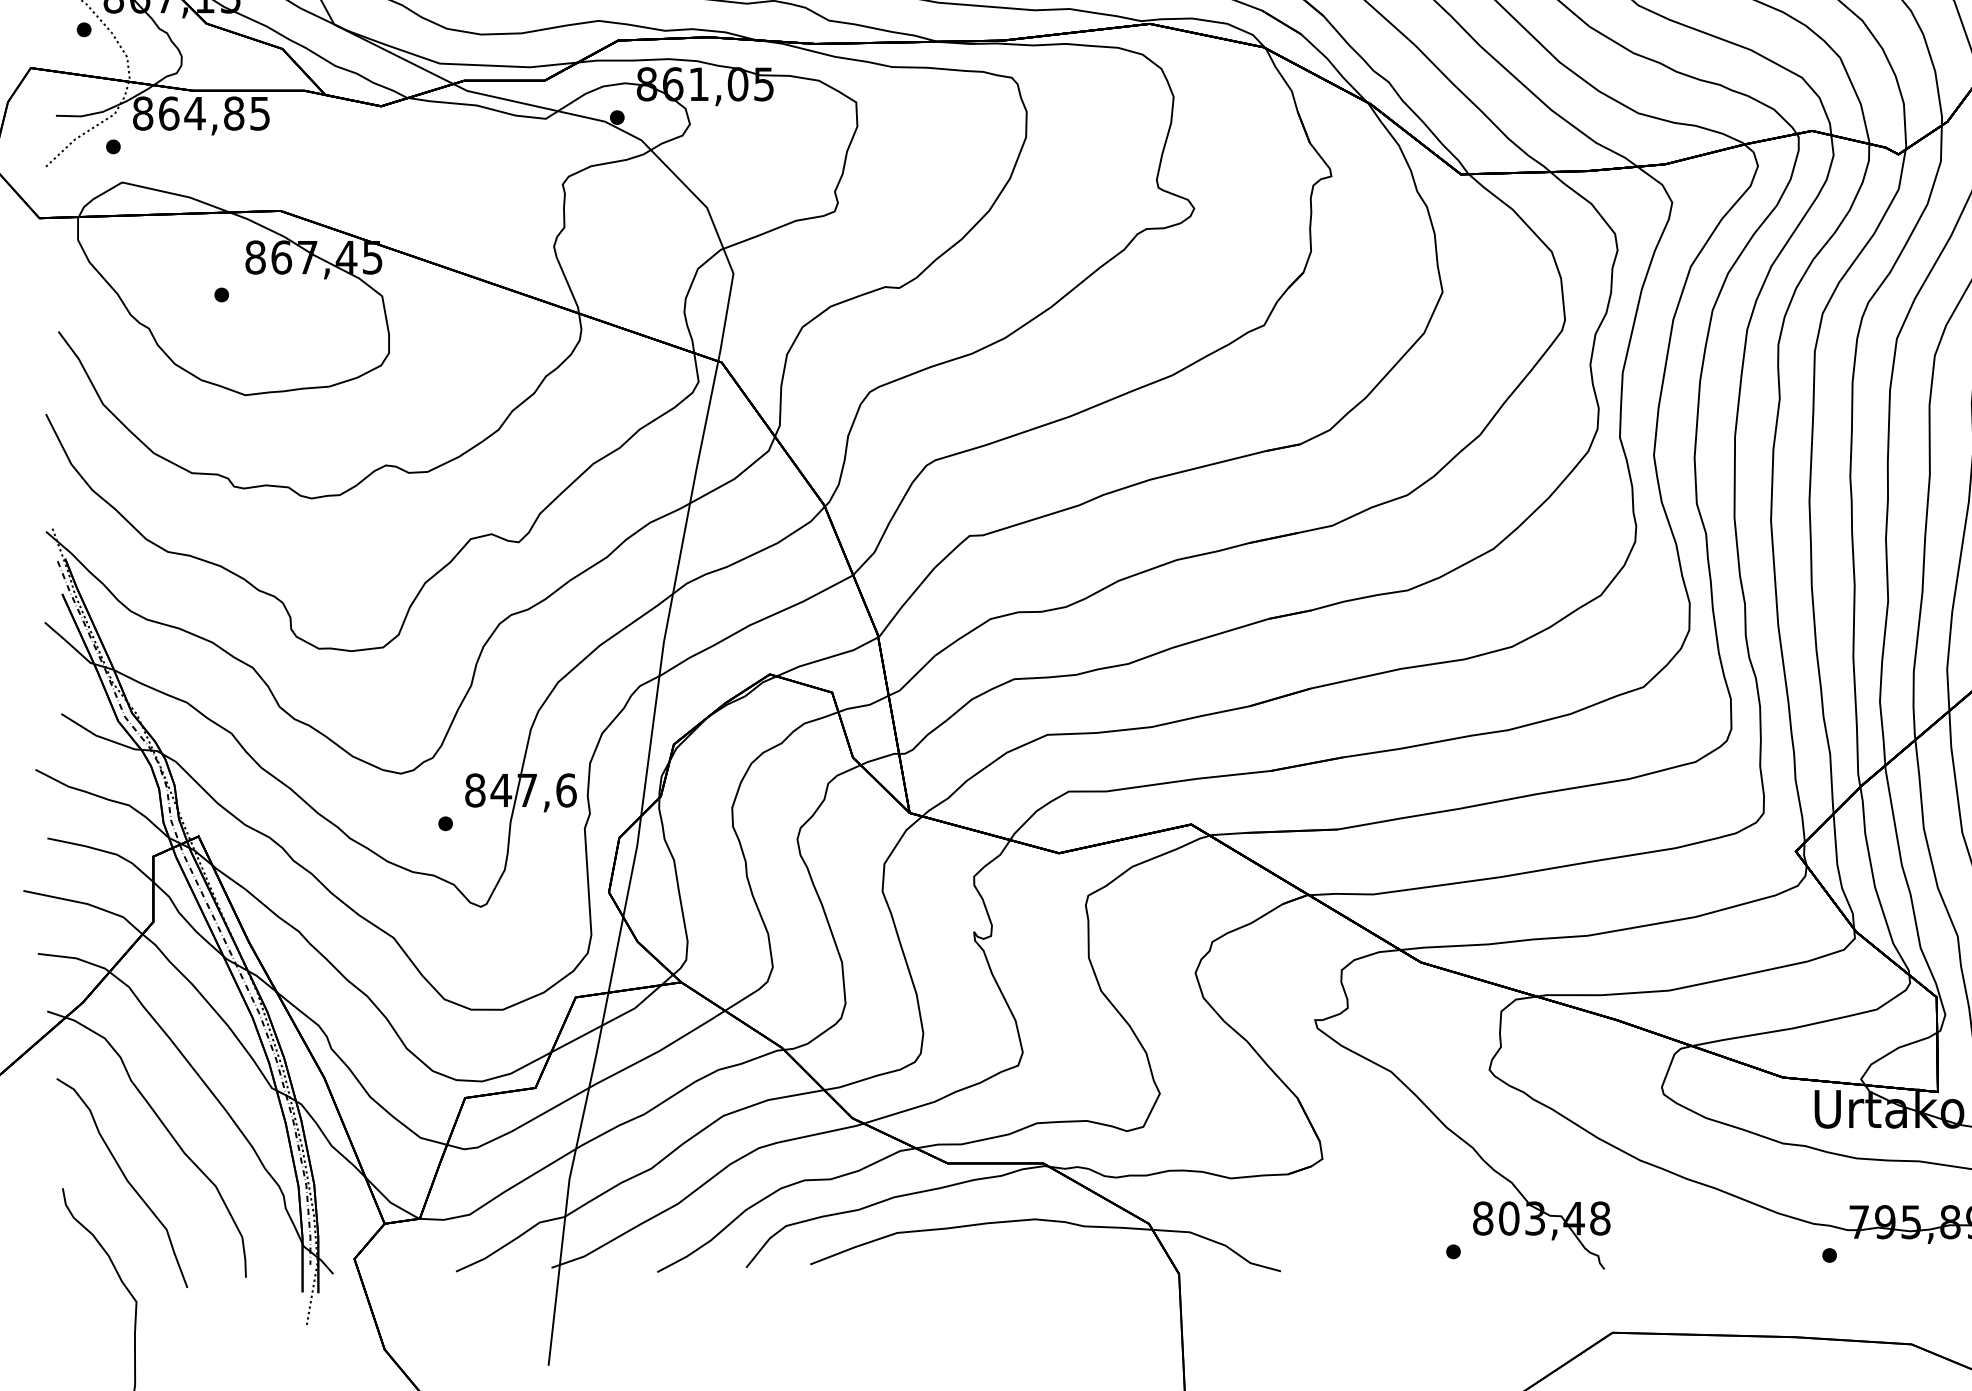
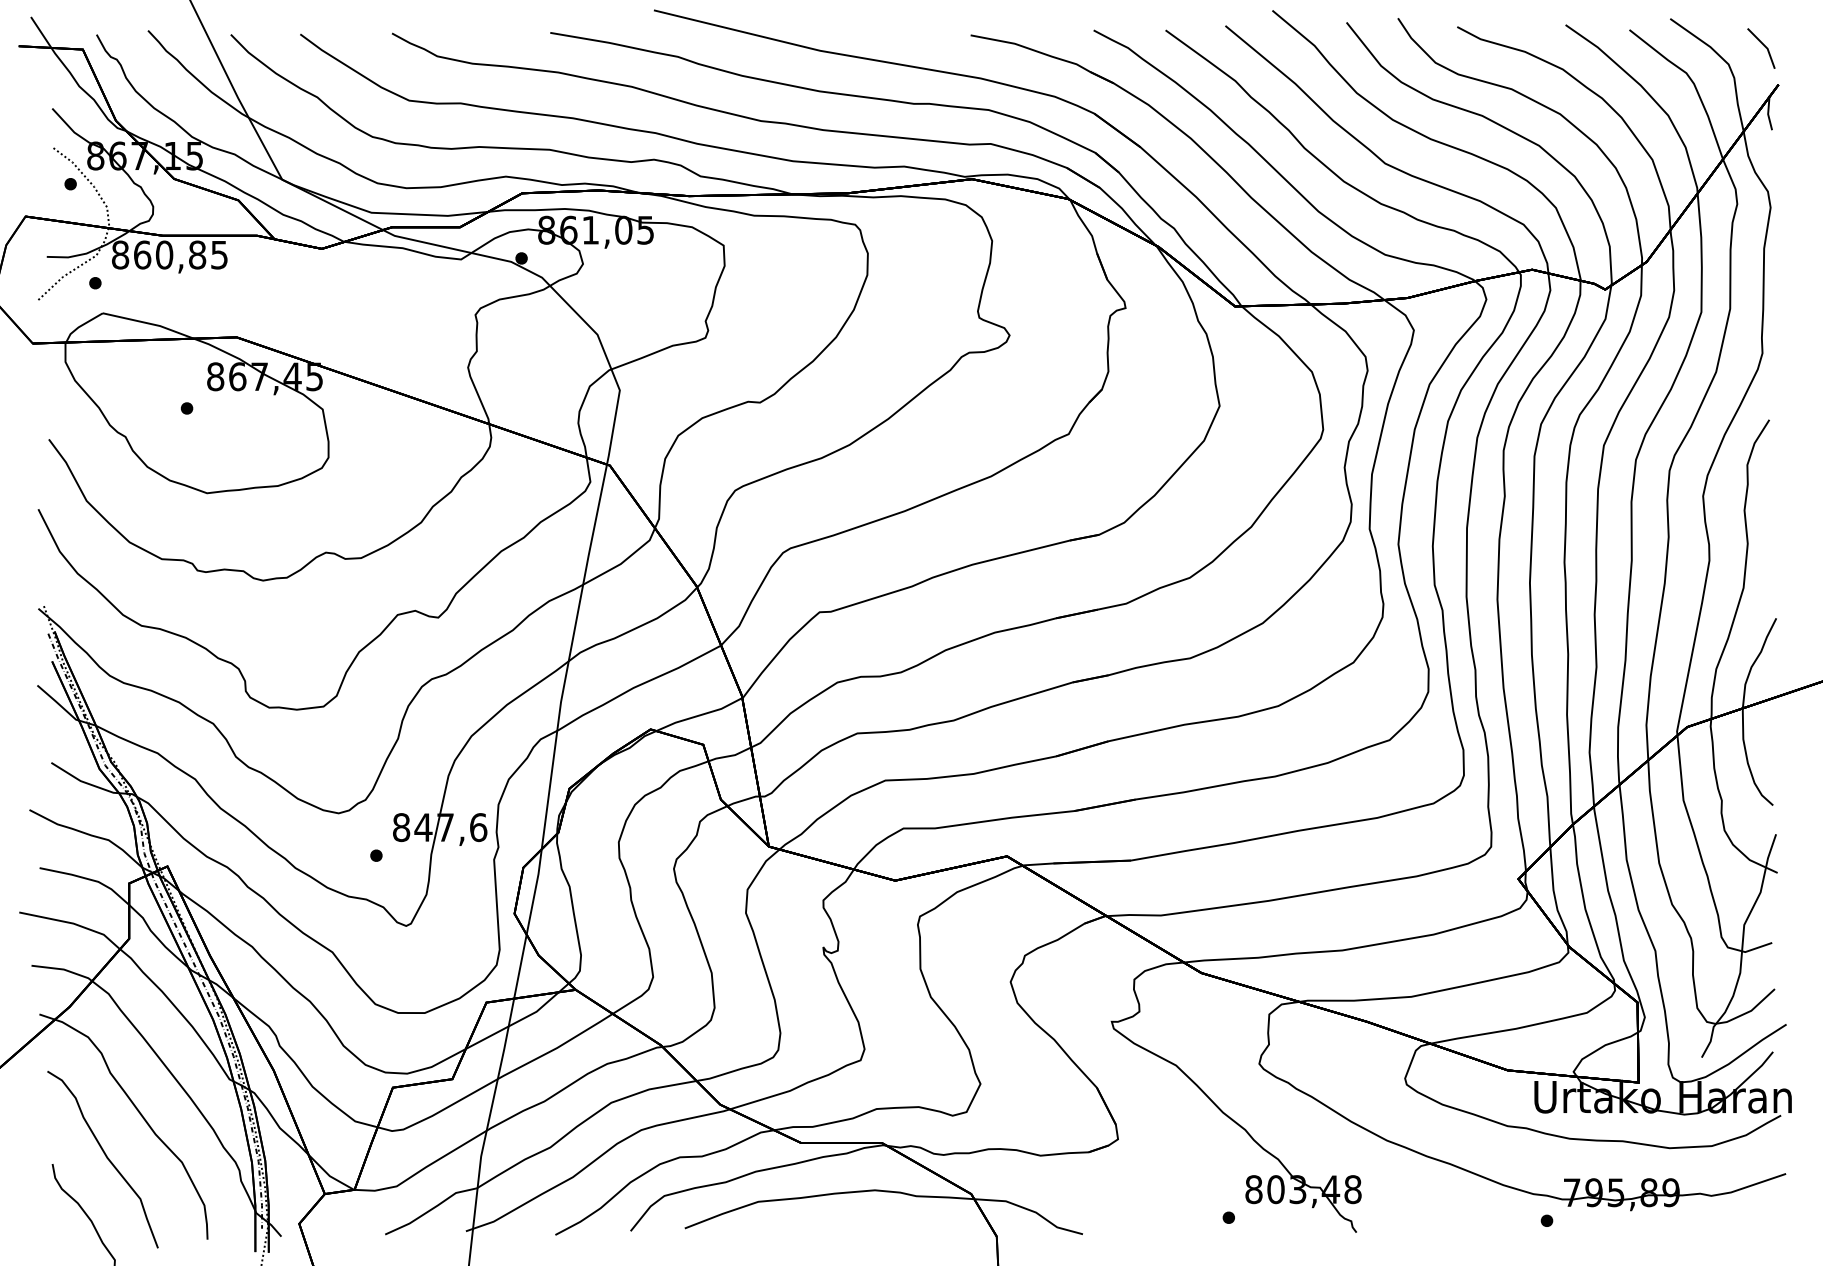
text: (195, 112) -> (164, 254), 864,85 -> 860,85

